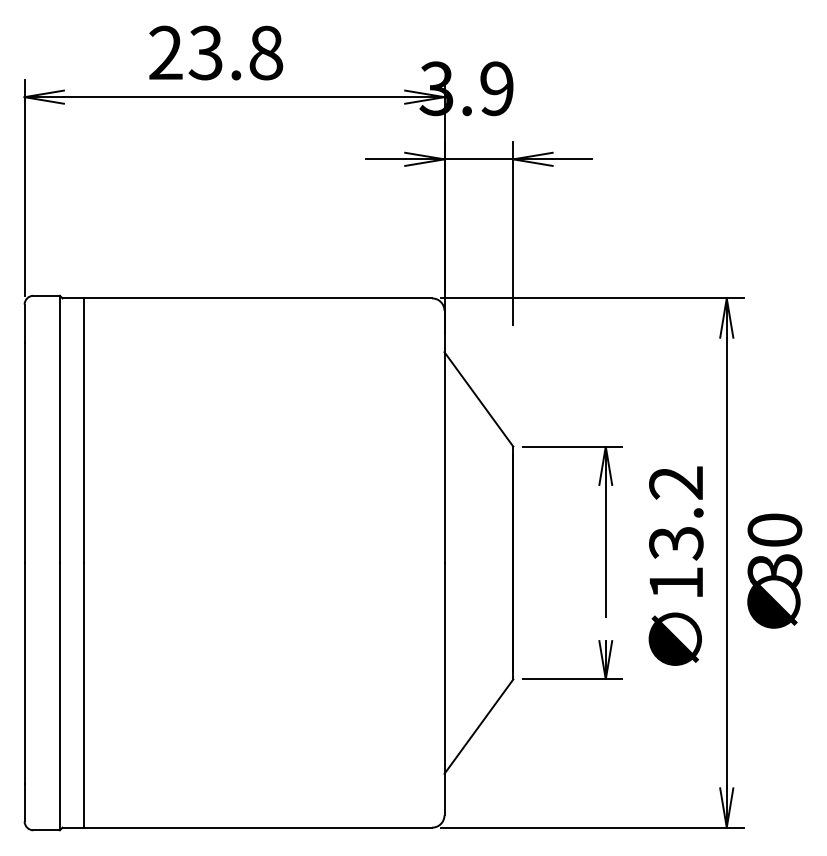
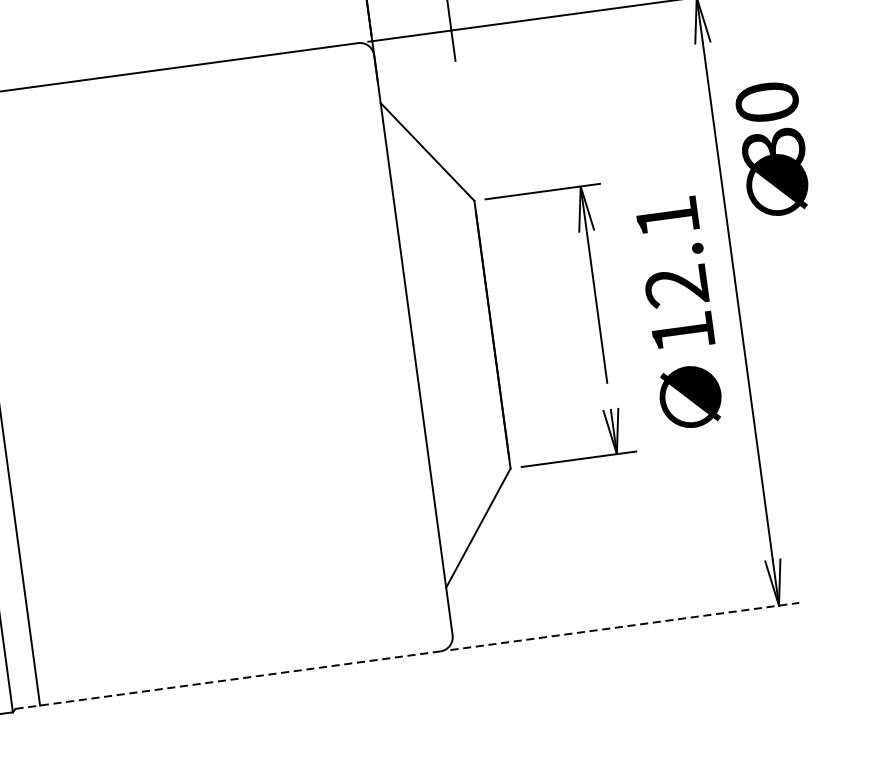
text: (676, 513) -> (672, 252), 13.2 -> 12.1
text: (774, 570) -> (773, 148), moved
line: (247, 827) -> (228, 679), solid -> dashed
line: (592, 827) -> (624, 626), solid -> dashed

